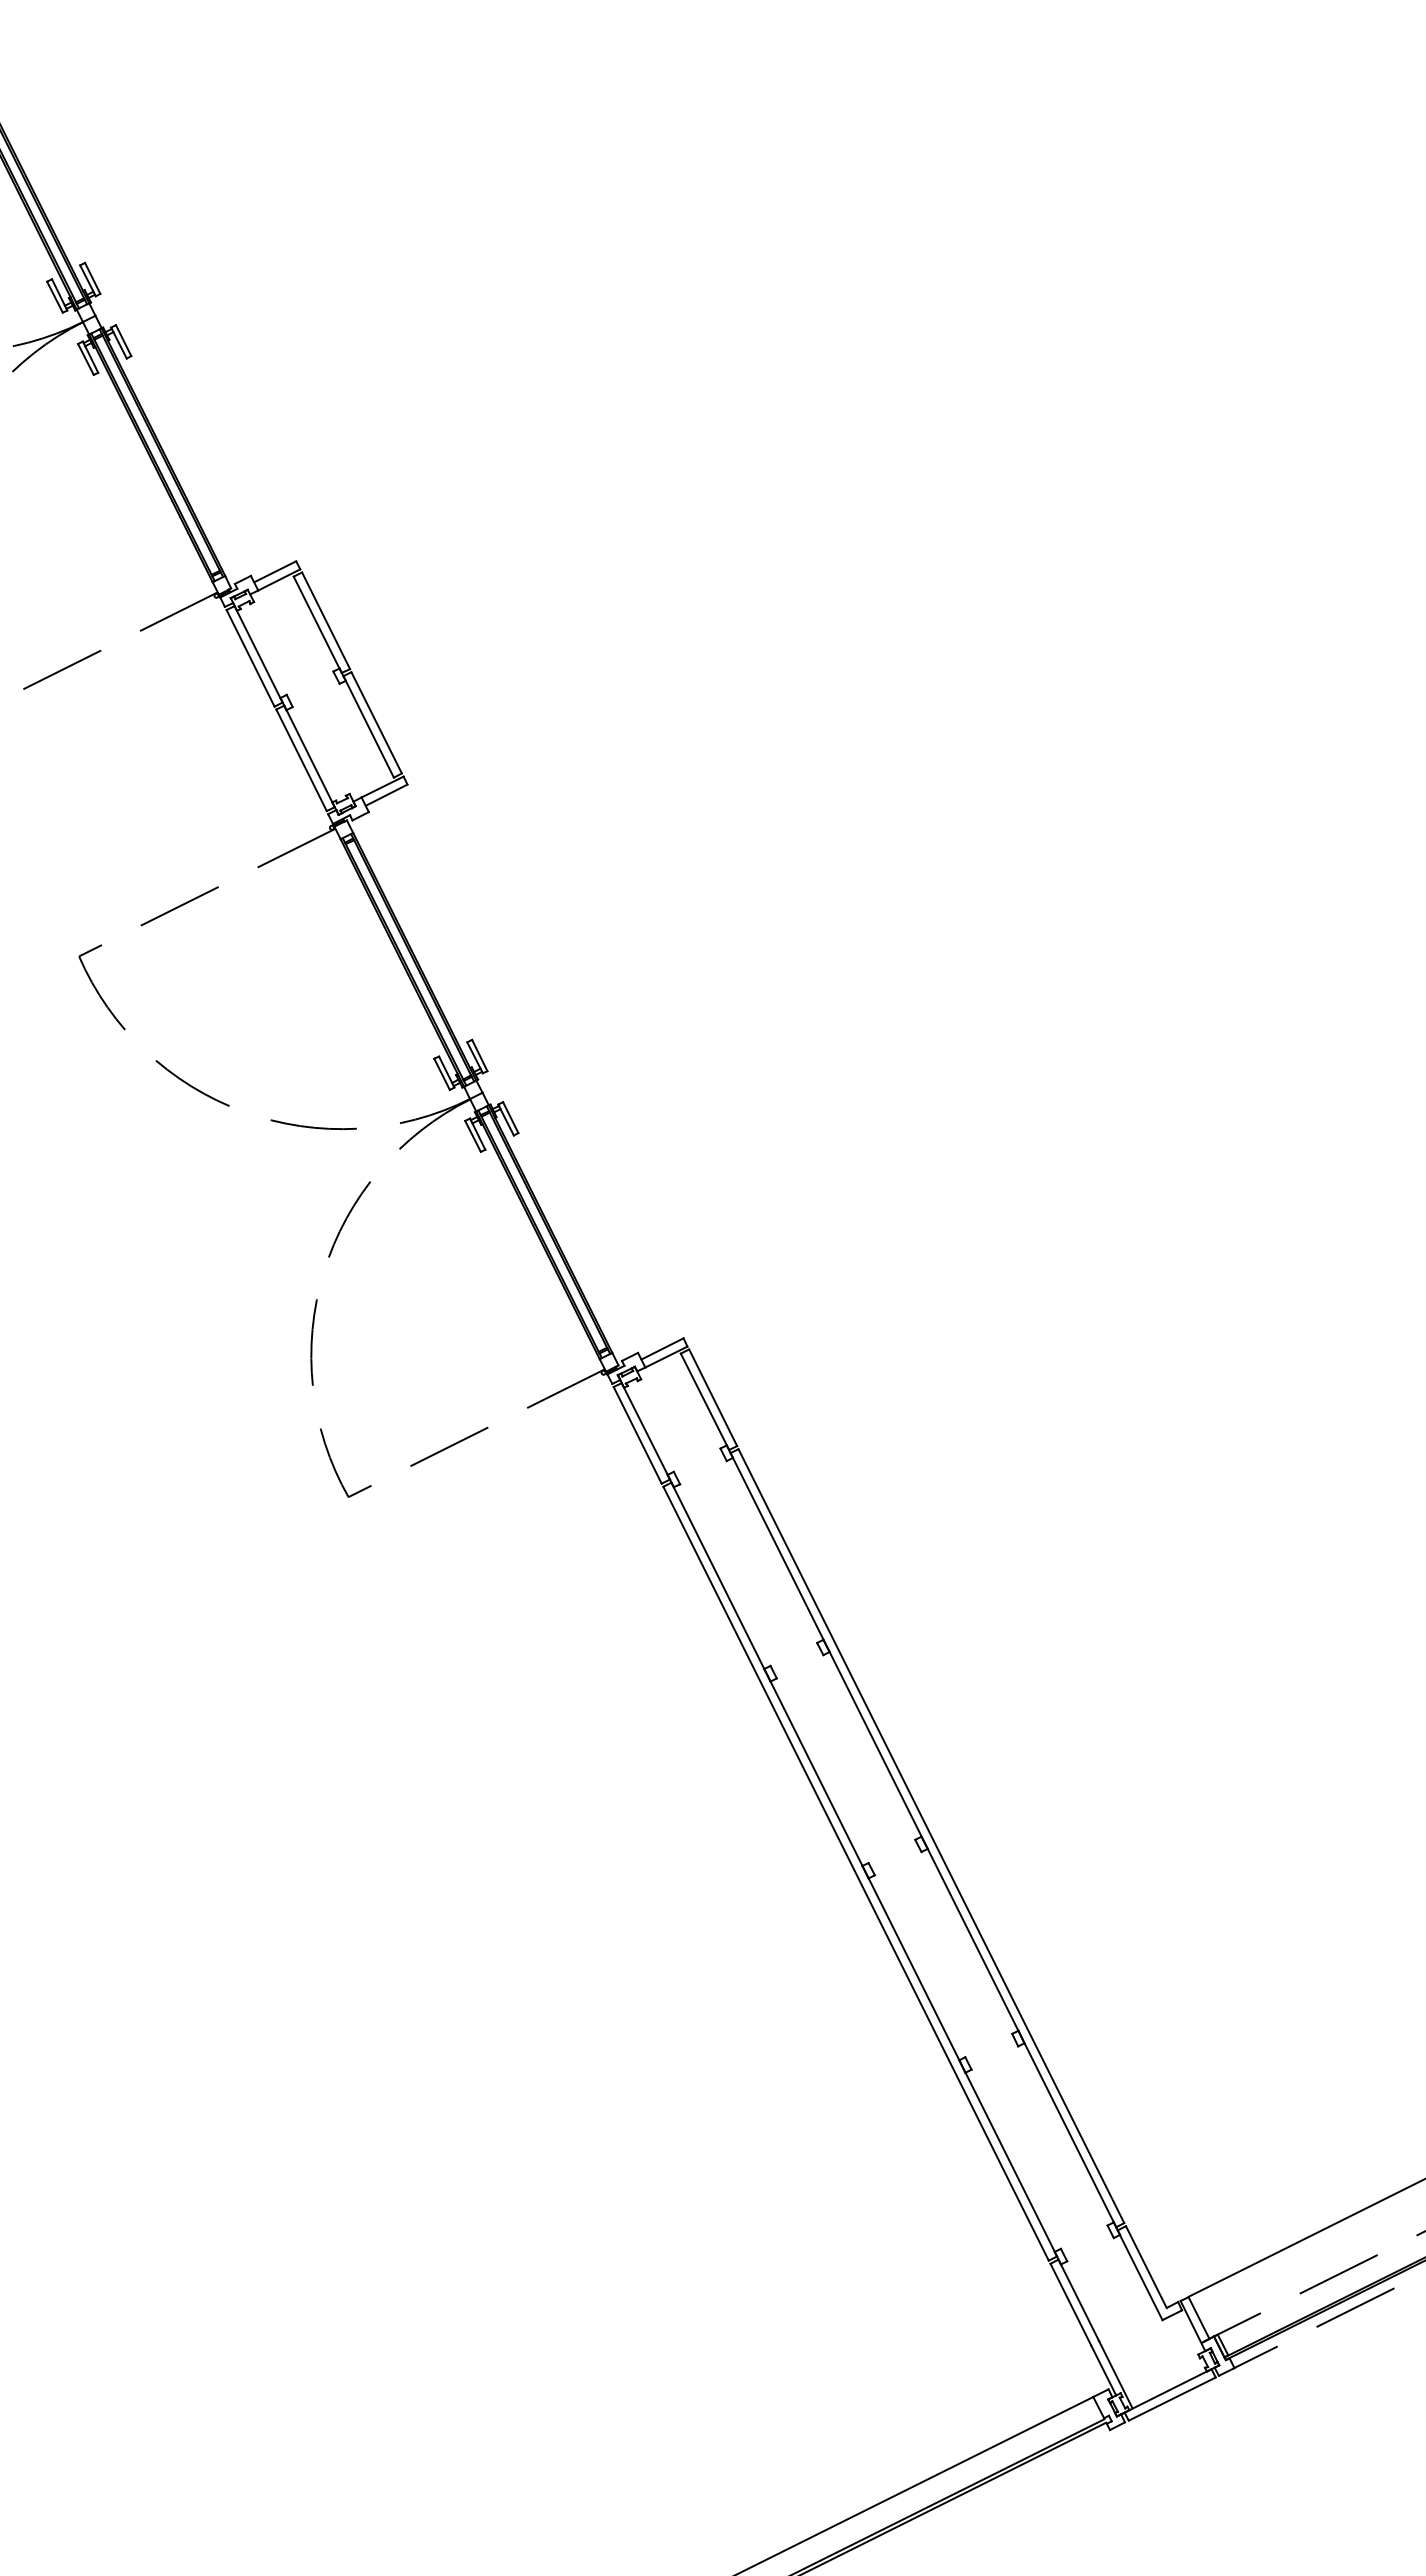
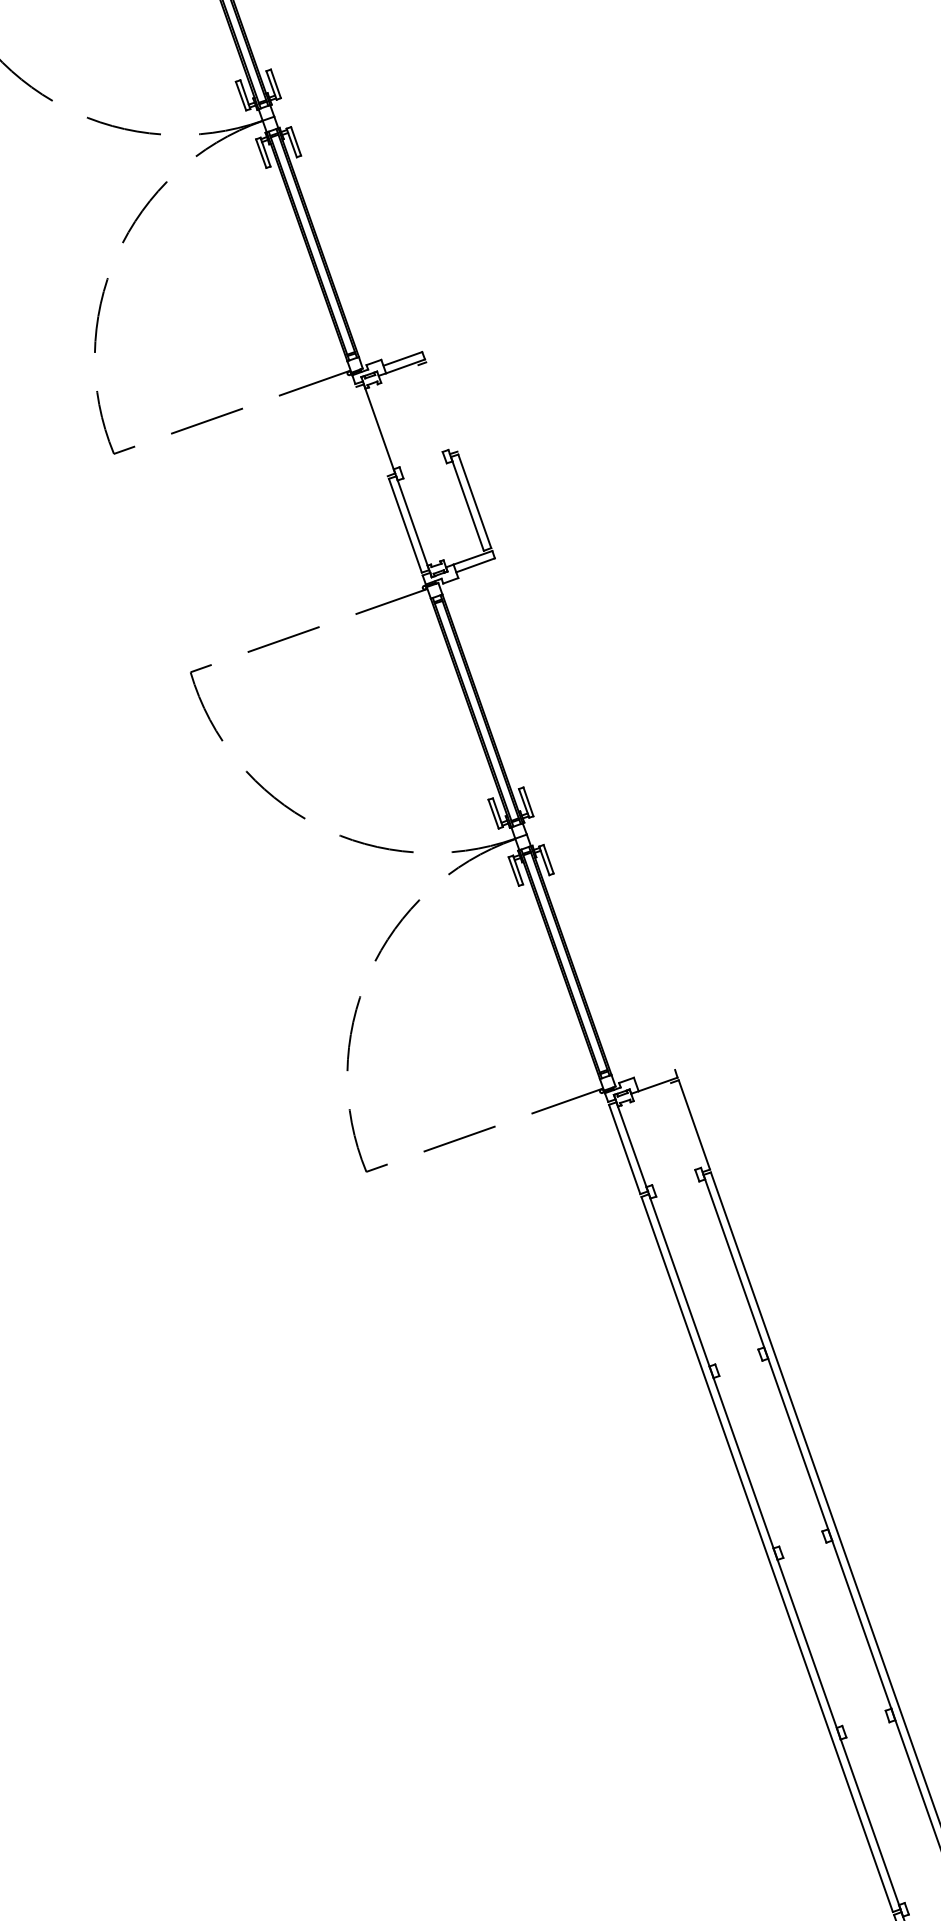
line: (326, 620) -> (442, 406), removed
line: (317, 624) -> (433, 409), removed
line: (250, 658) -> (372, 431), removed
line: (662, 1348) -> (655, 1076), removed
line: (704, 1401) -> (686, 1127), removed

